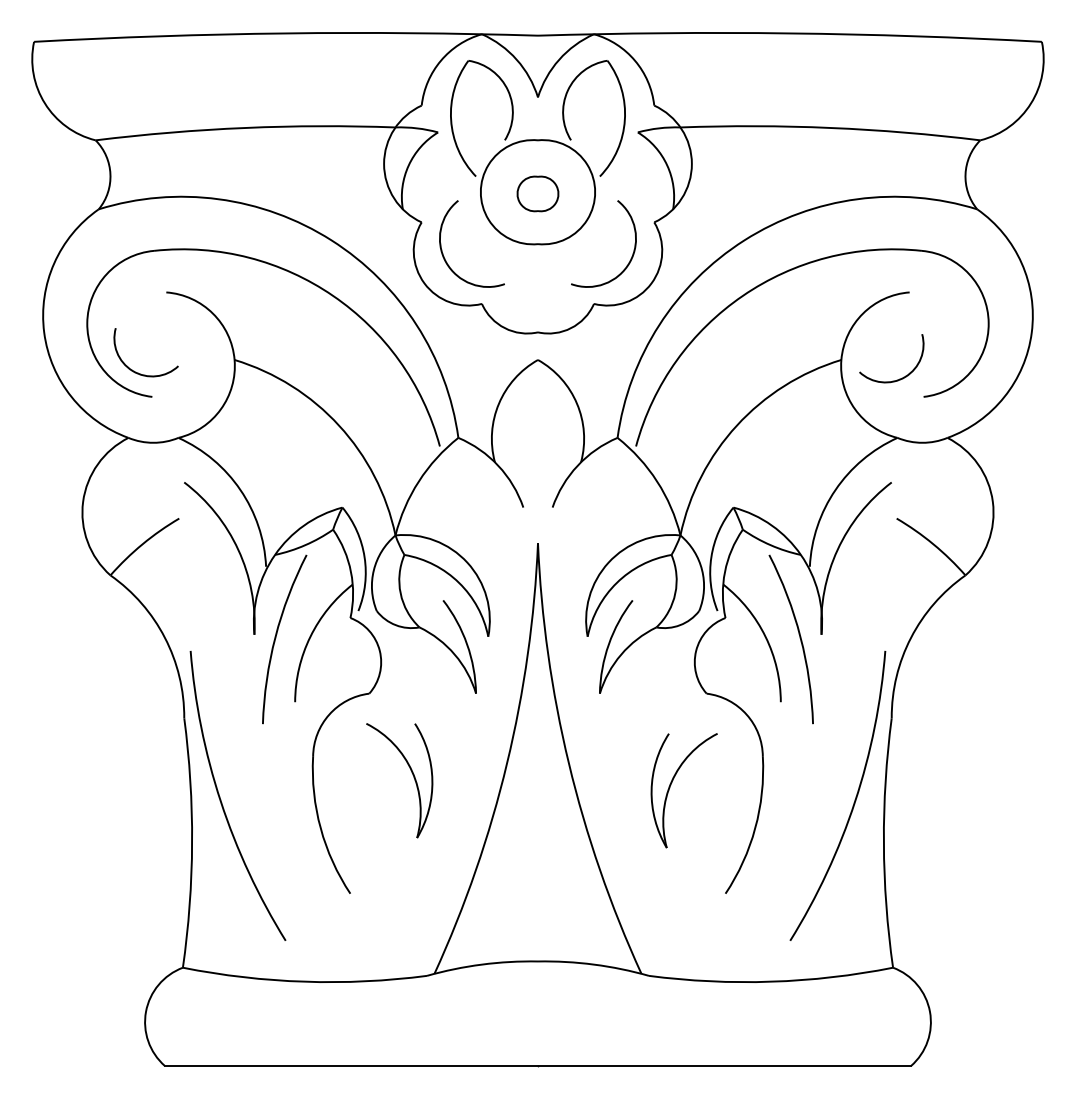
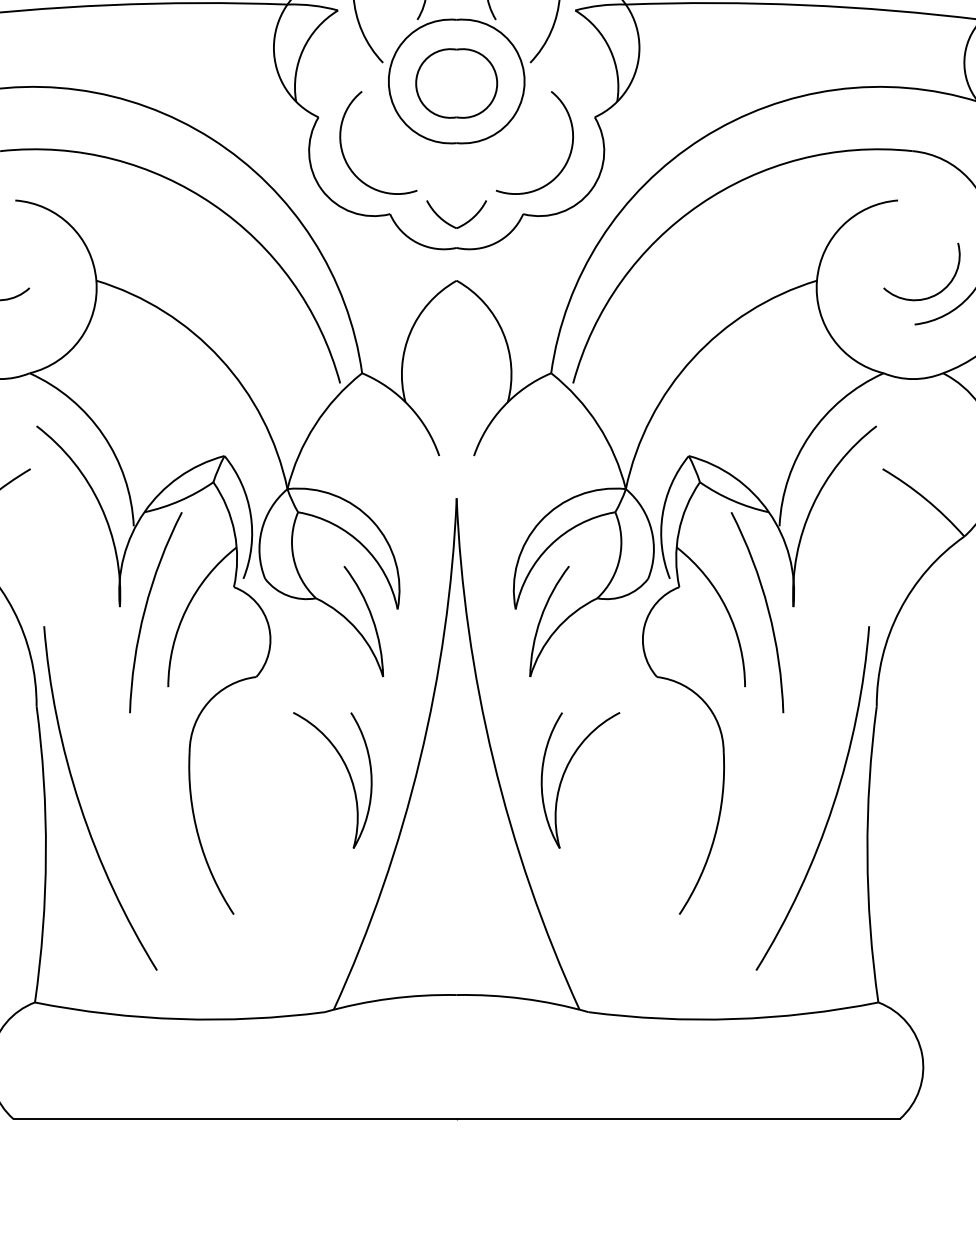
part: (537, 193) -> (456, 83), size x1.67
part: (533, 312) -> (451, 224), added
arc: (899, 378) -> (931, 295), moved
part: (412, 775) -> (348, 774), moved
part: (671, 785) -> (565, 774), moved

